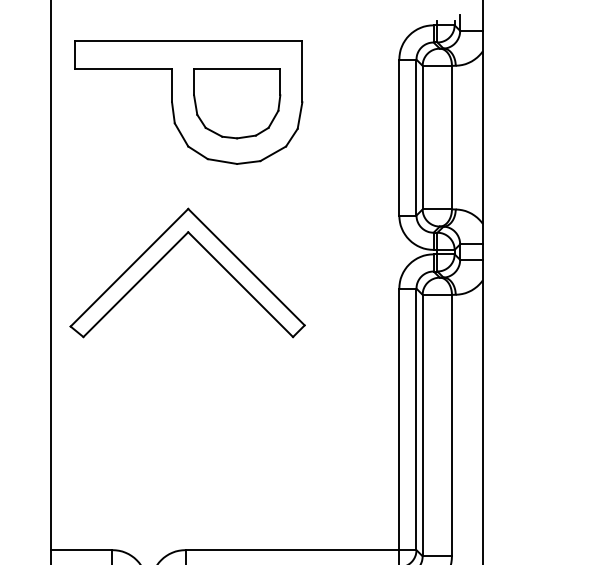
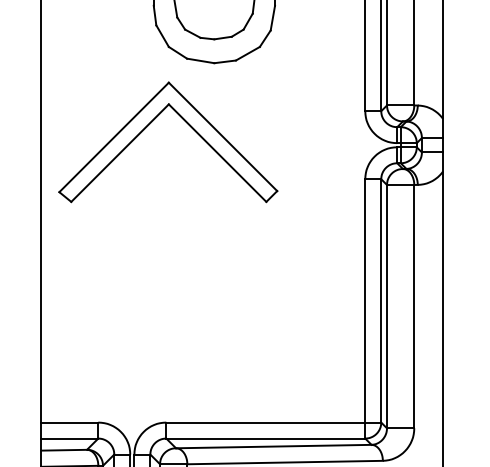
part: (168, 253) -> (150, 124), moved

